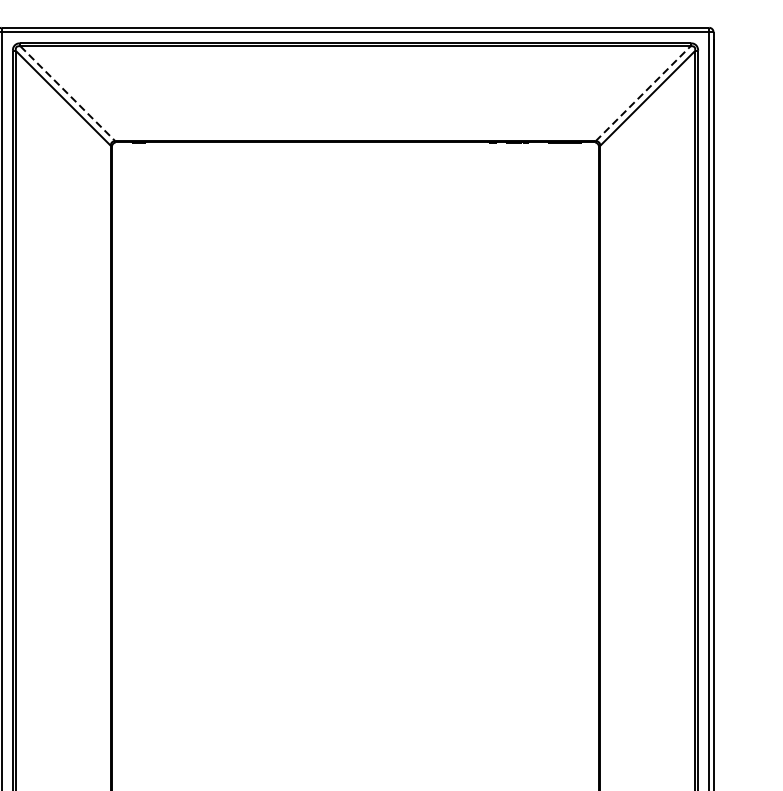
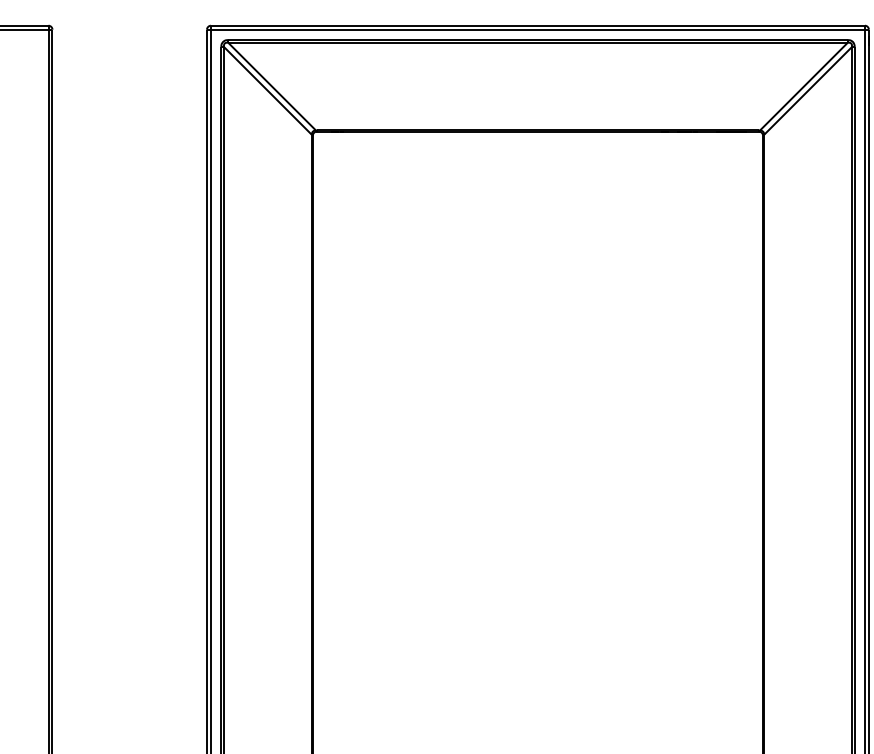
line: (643, 93) -> (804, 86), dashed -> solid
line: (68, 94) -> (272, 87), dashed -> solid

